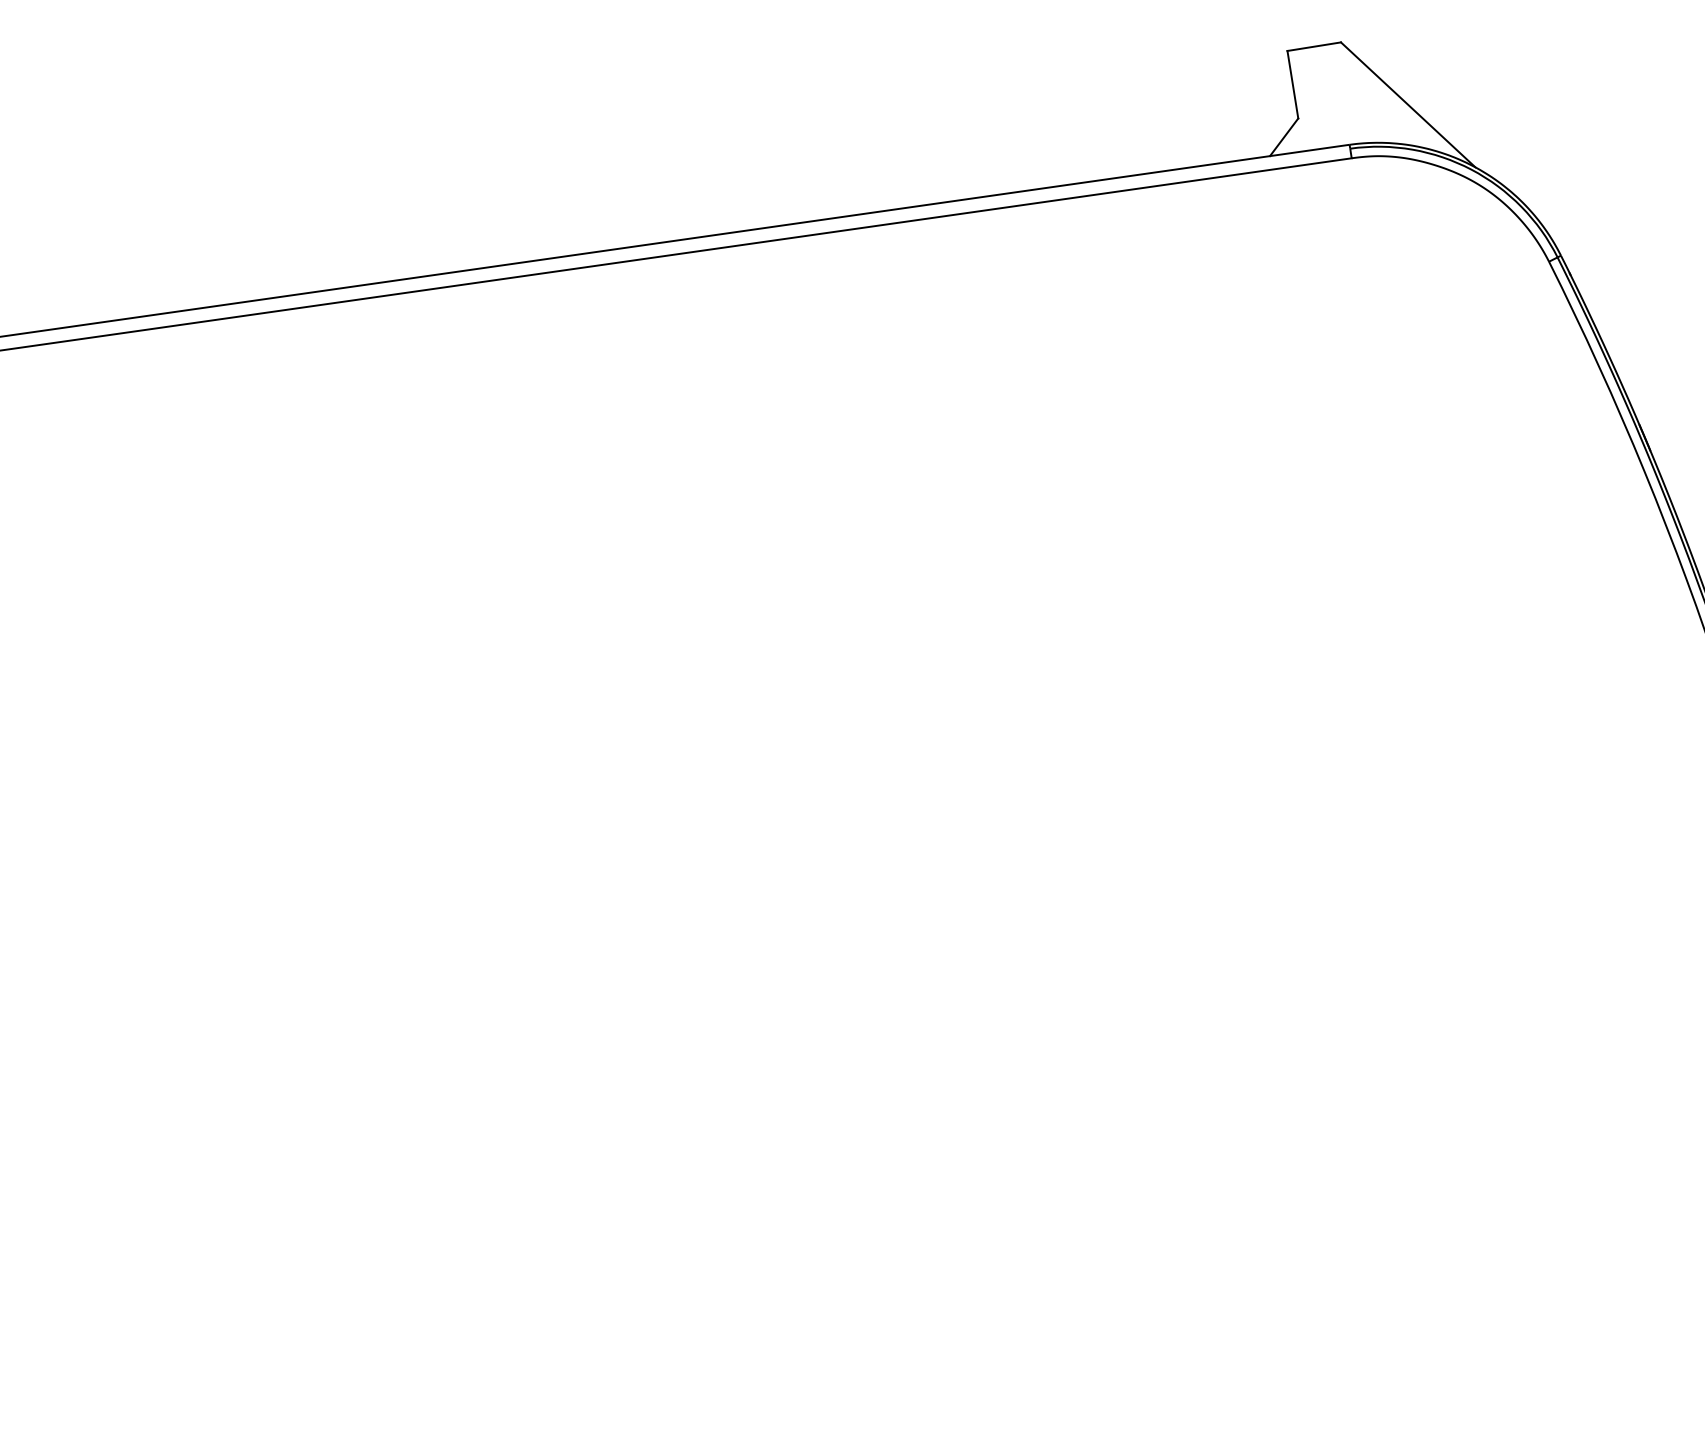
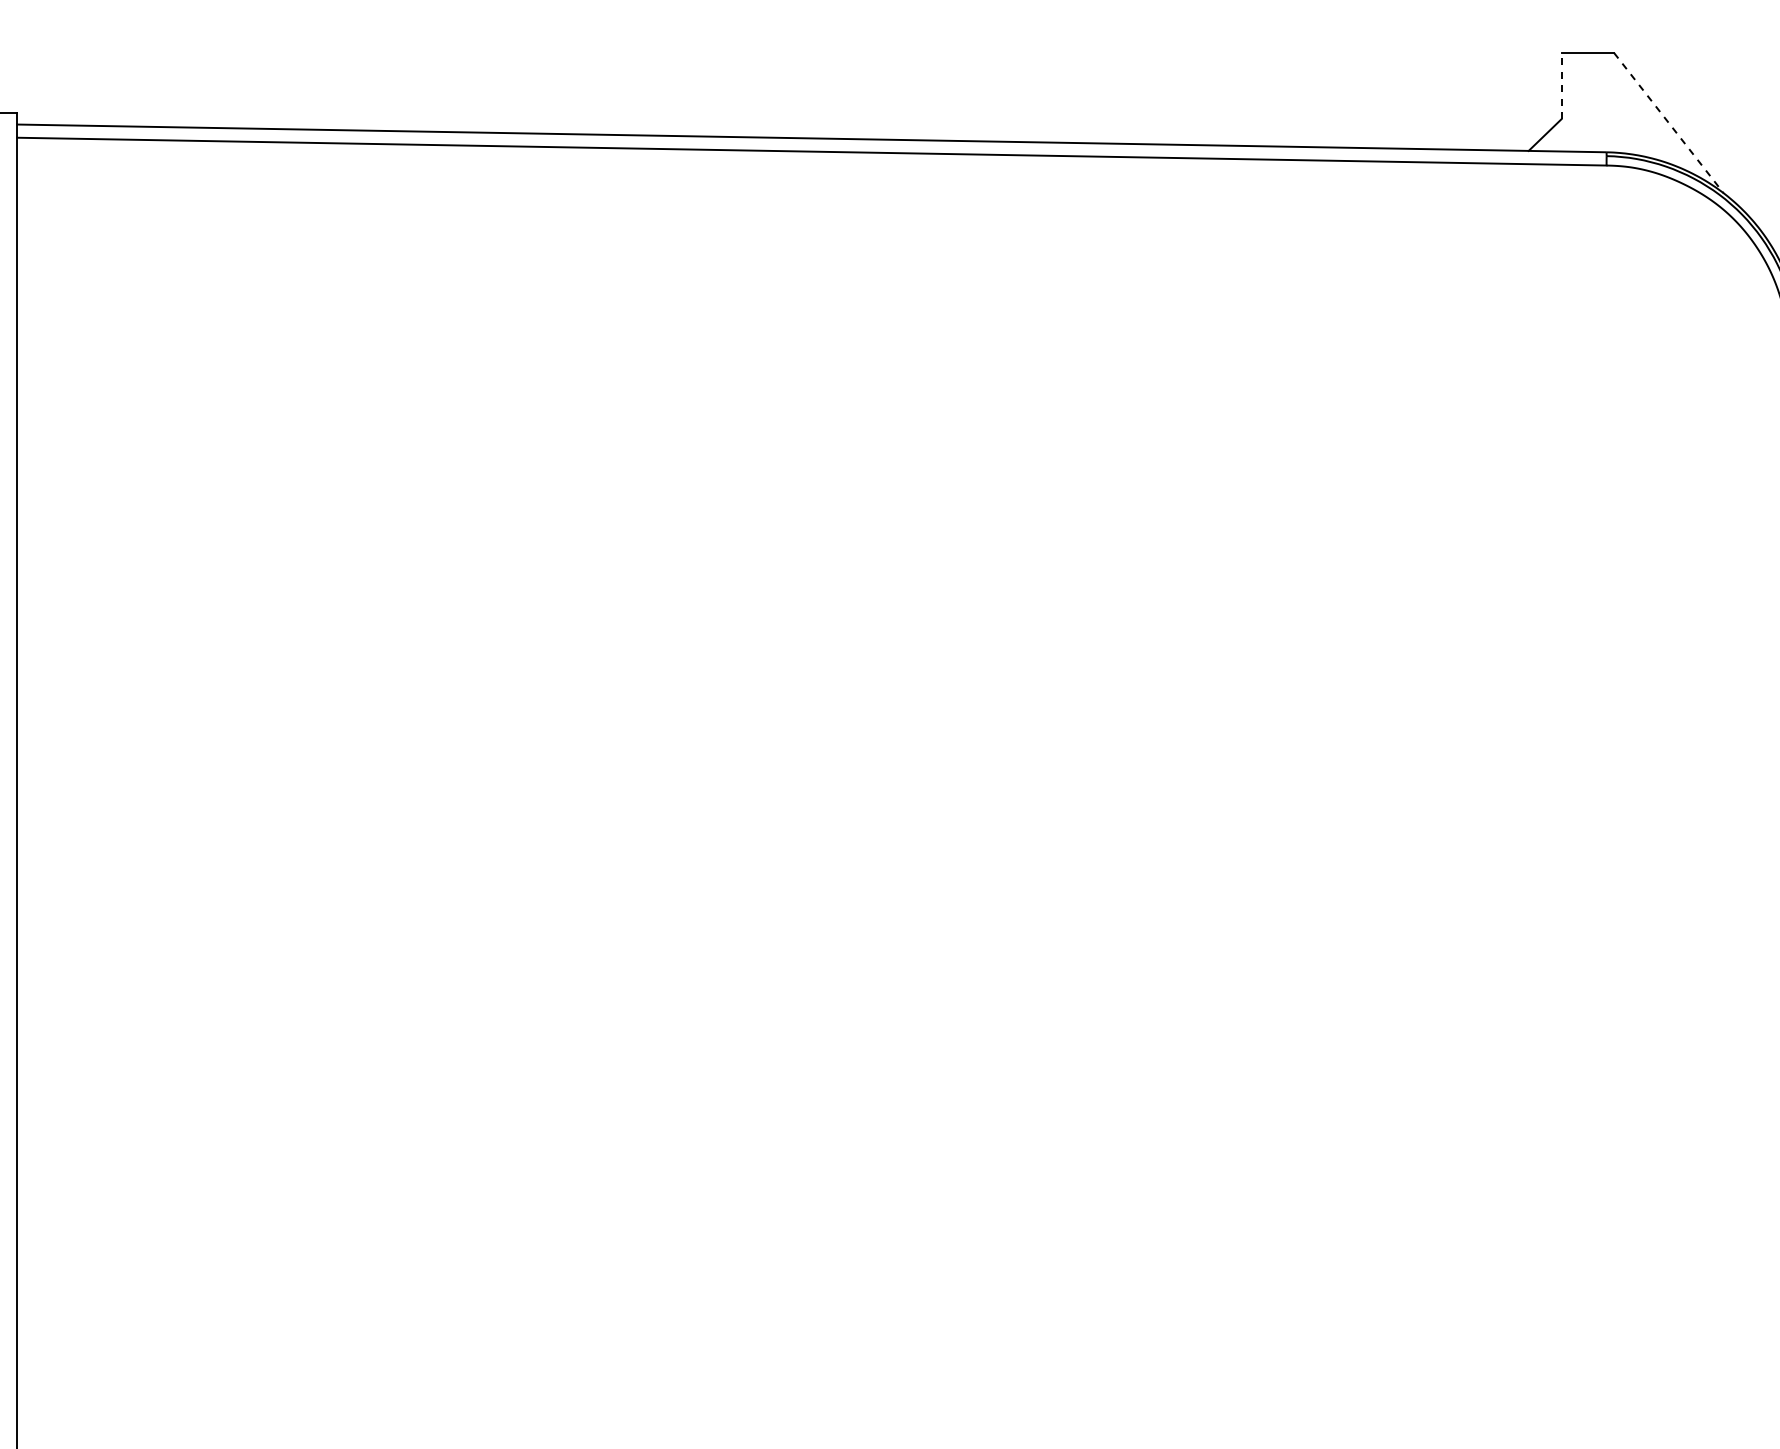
line: (1292, 84) -> (1561, 85), solid -> dashed
line: (1407, 105) -> (1668, 123), solid -> dashed

